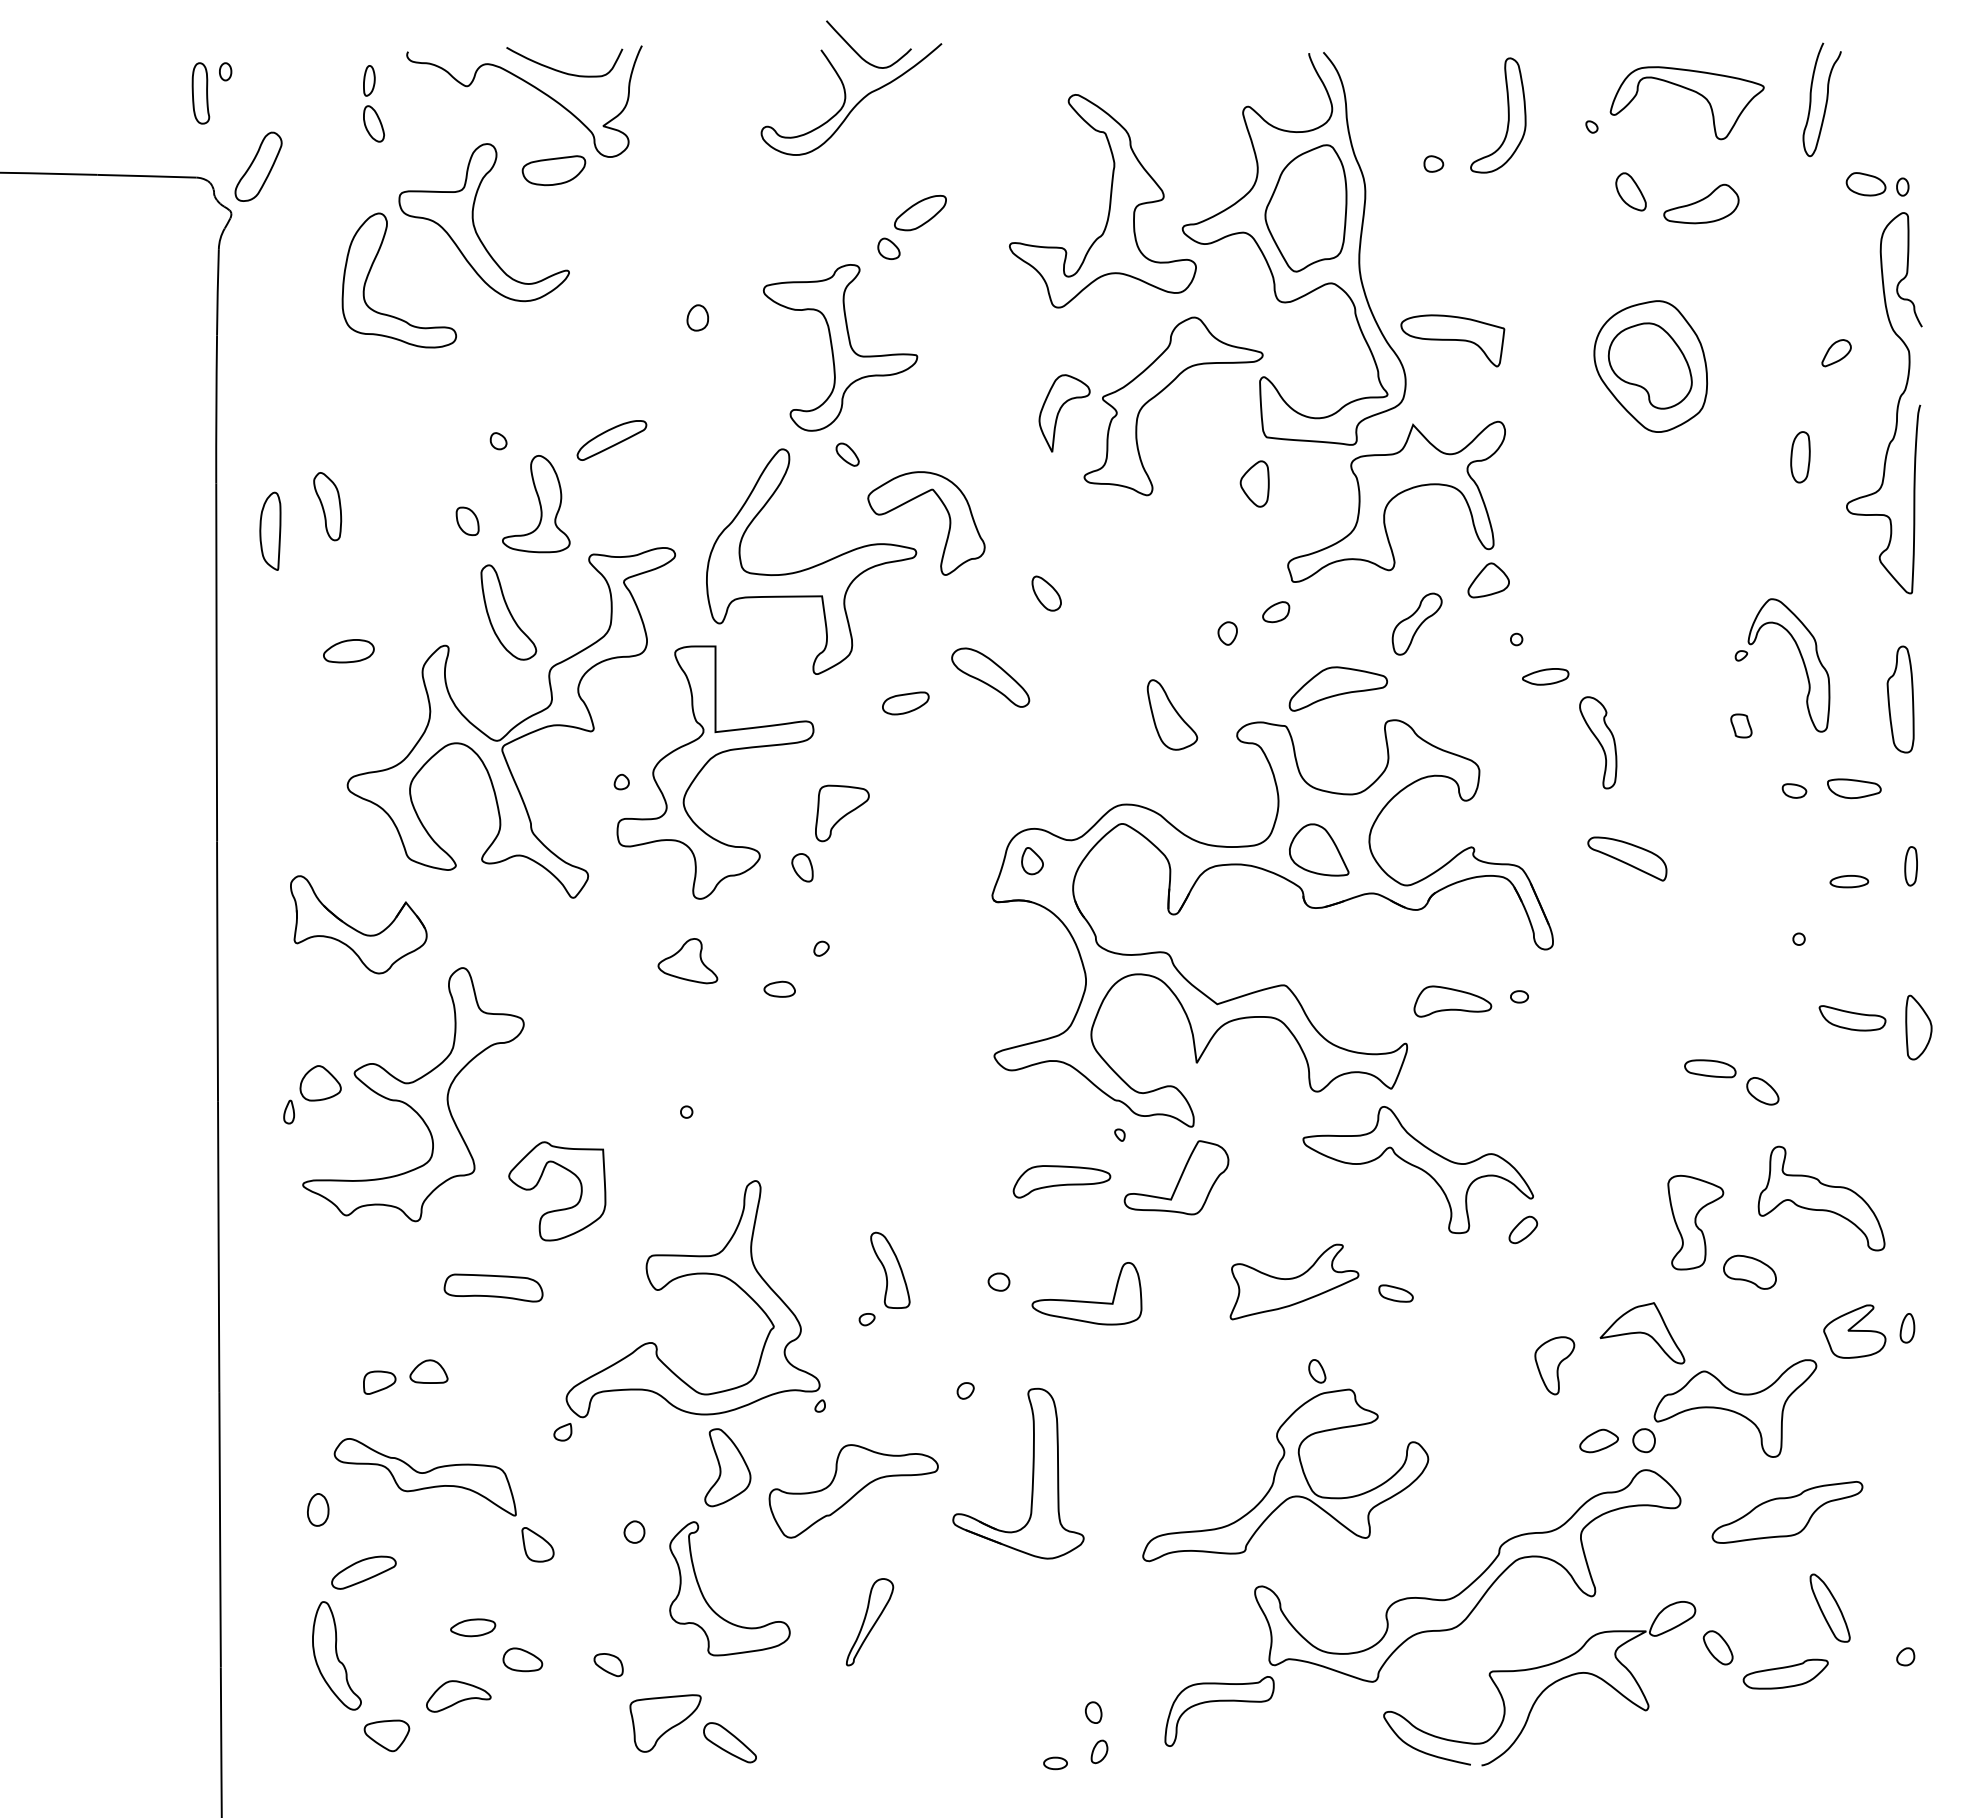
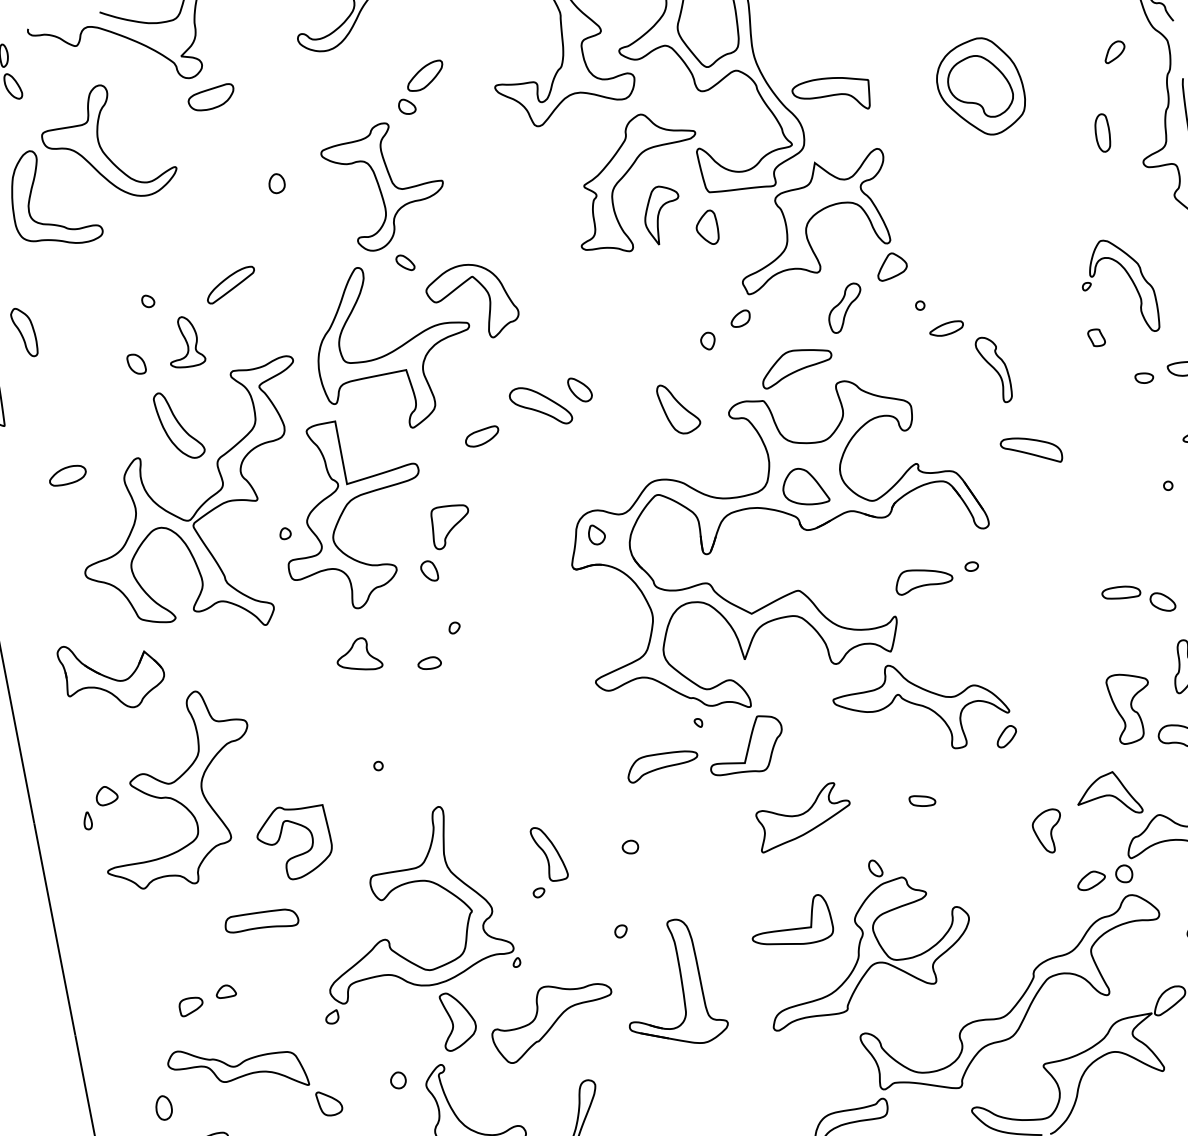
part: (553, 170) -> (211, 97), moved
part: (1064, 413) -> (662, 214), moved
part: (536, 504) -> (184, 342), size x0.7
part: (327, 506) -> (24, 332), moved
part: (1046, 593) -> (579, 389), moved
part: (320, 1083) -> (106, 795), size x0.7
part: (1294, 1281) -> (803, 816), moved
part: (1084, 1300) -> (790, 928), moved
part: (428, 1371) -> (225, 991), size x0.7

